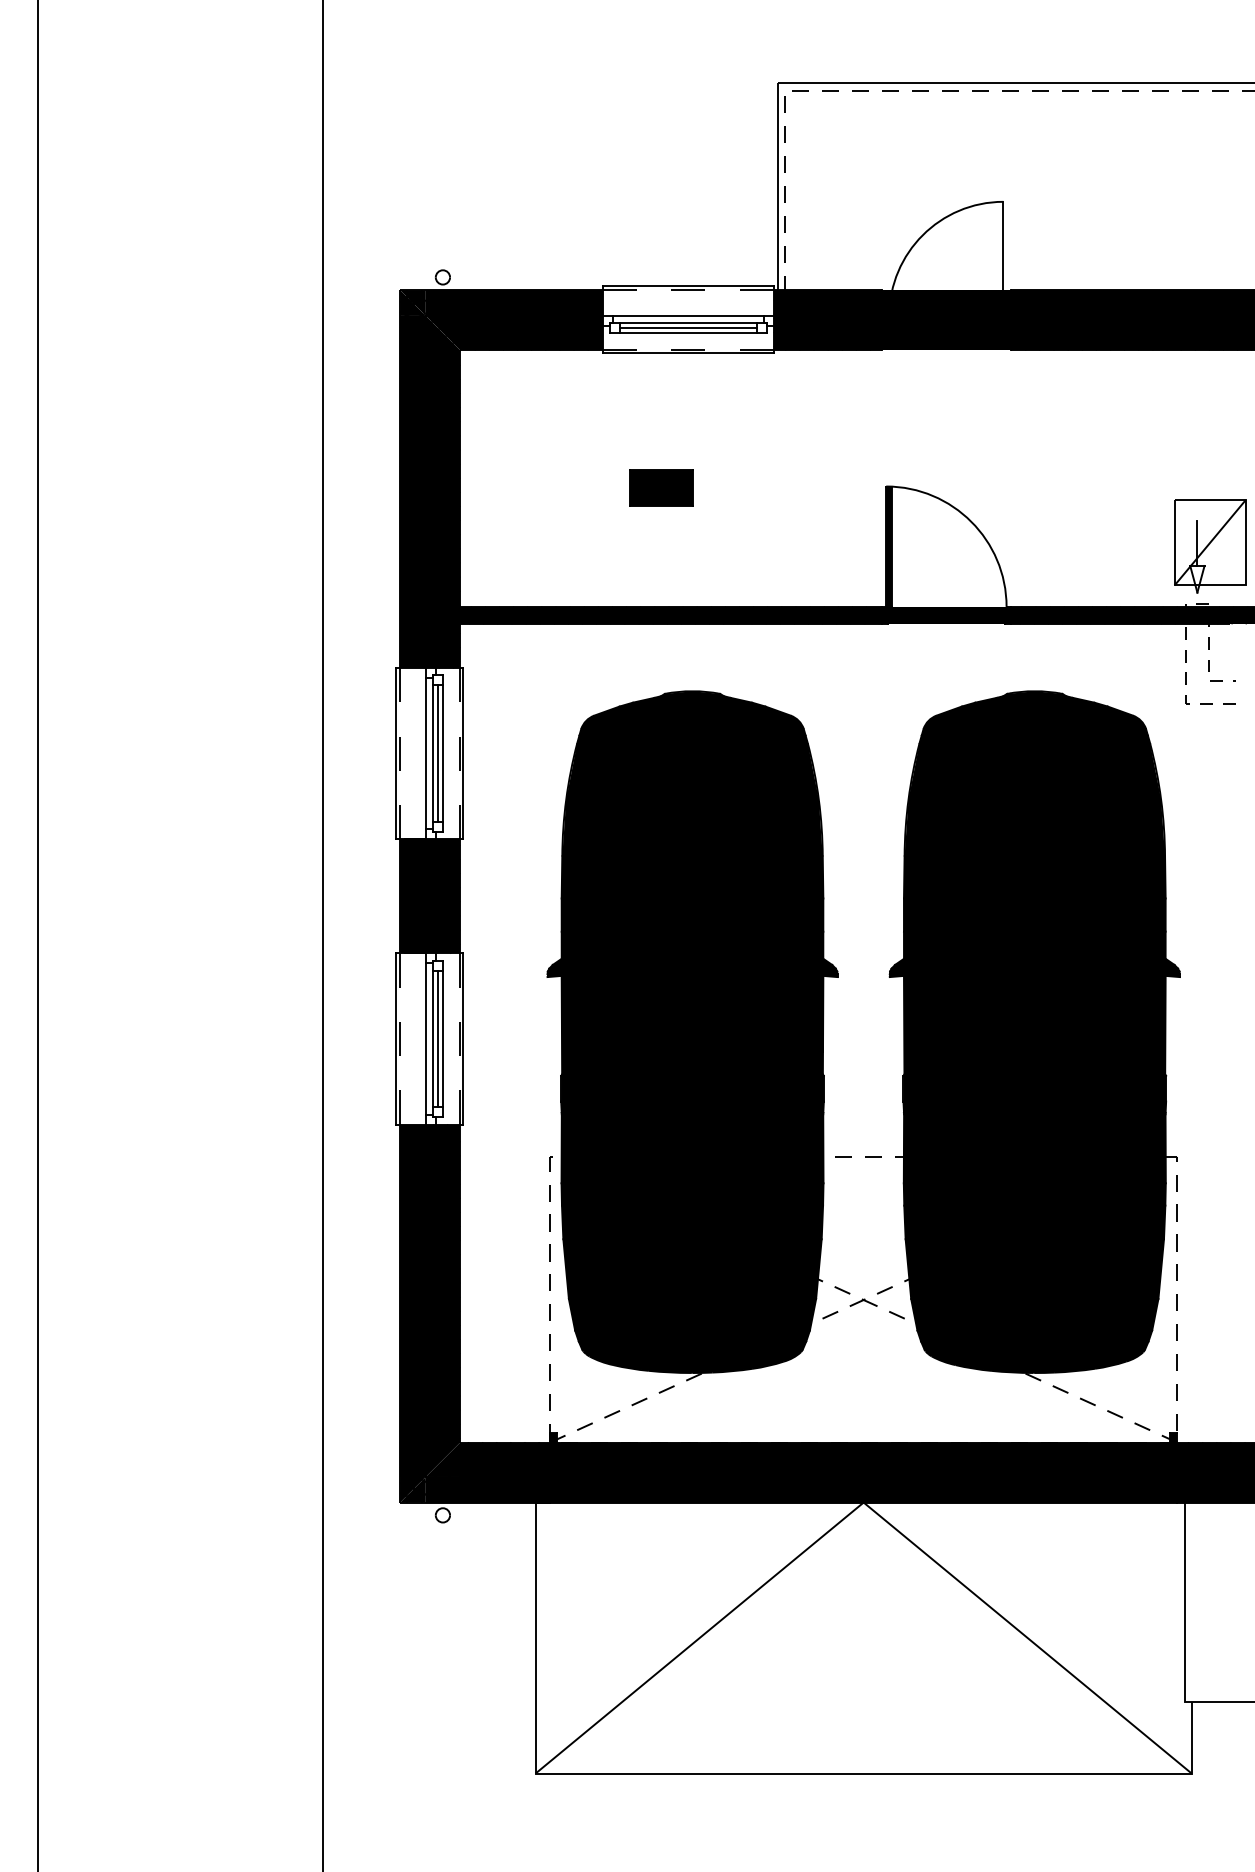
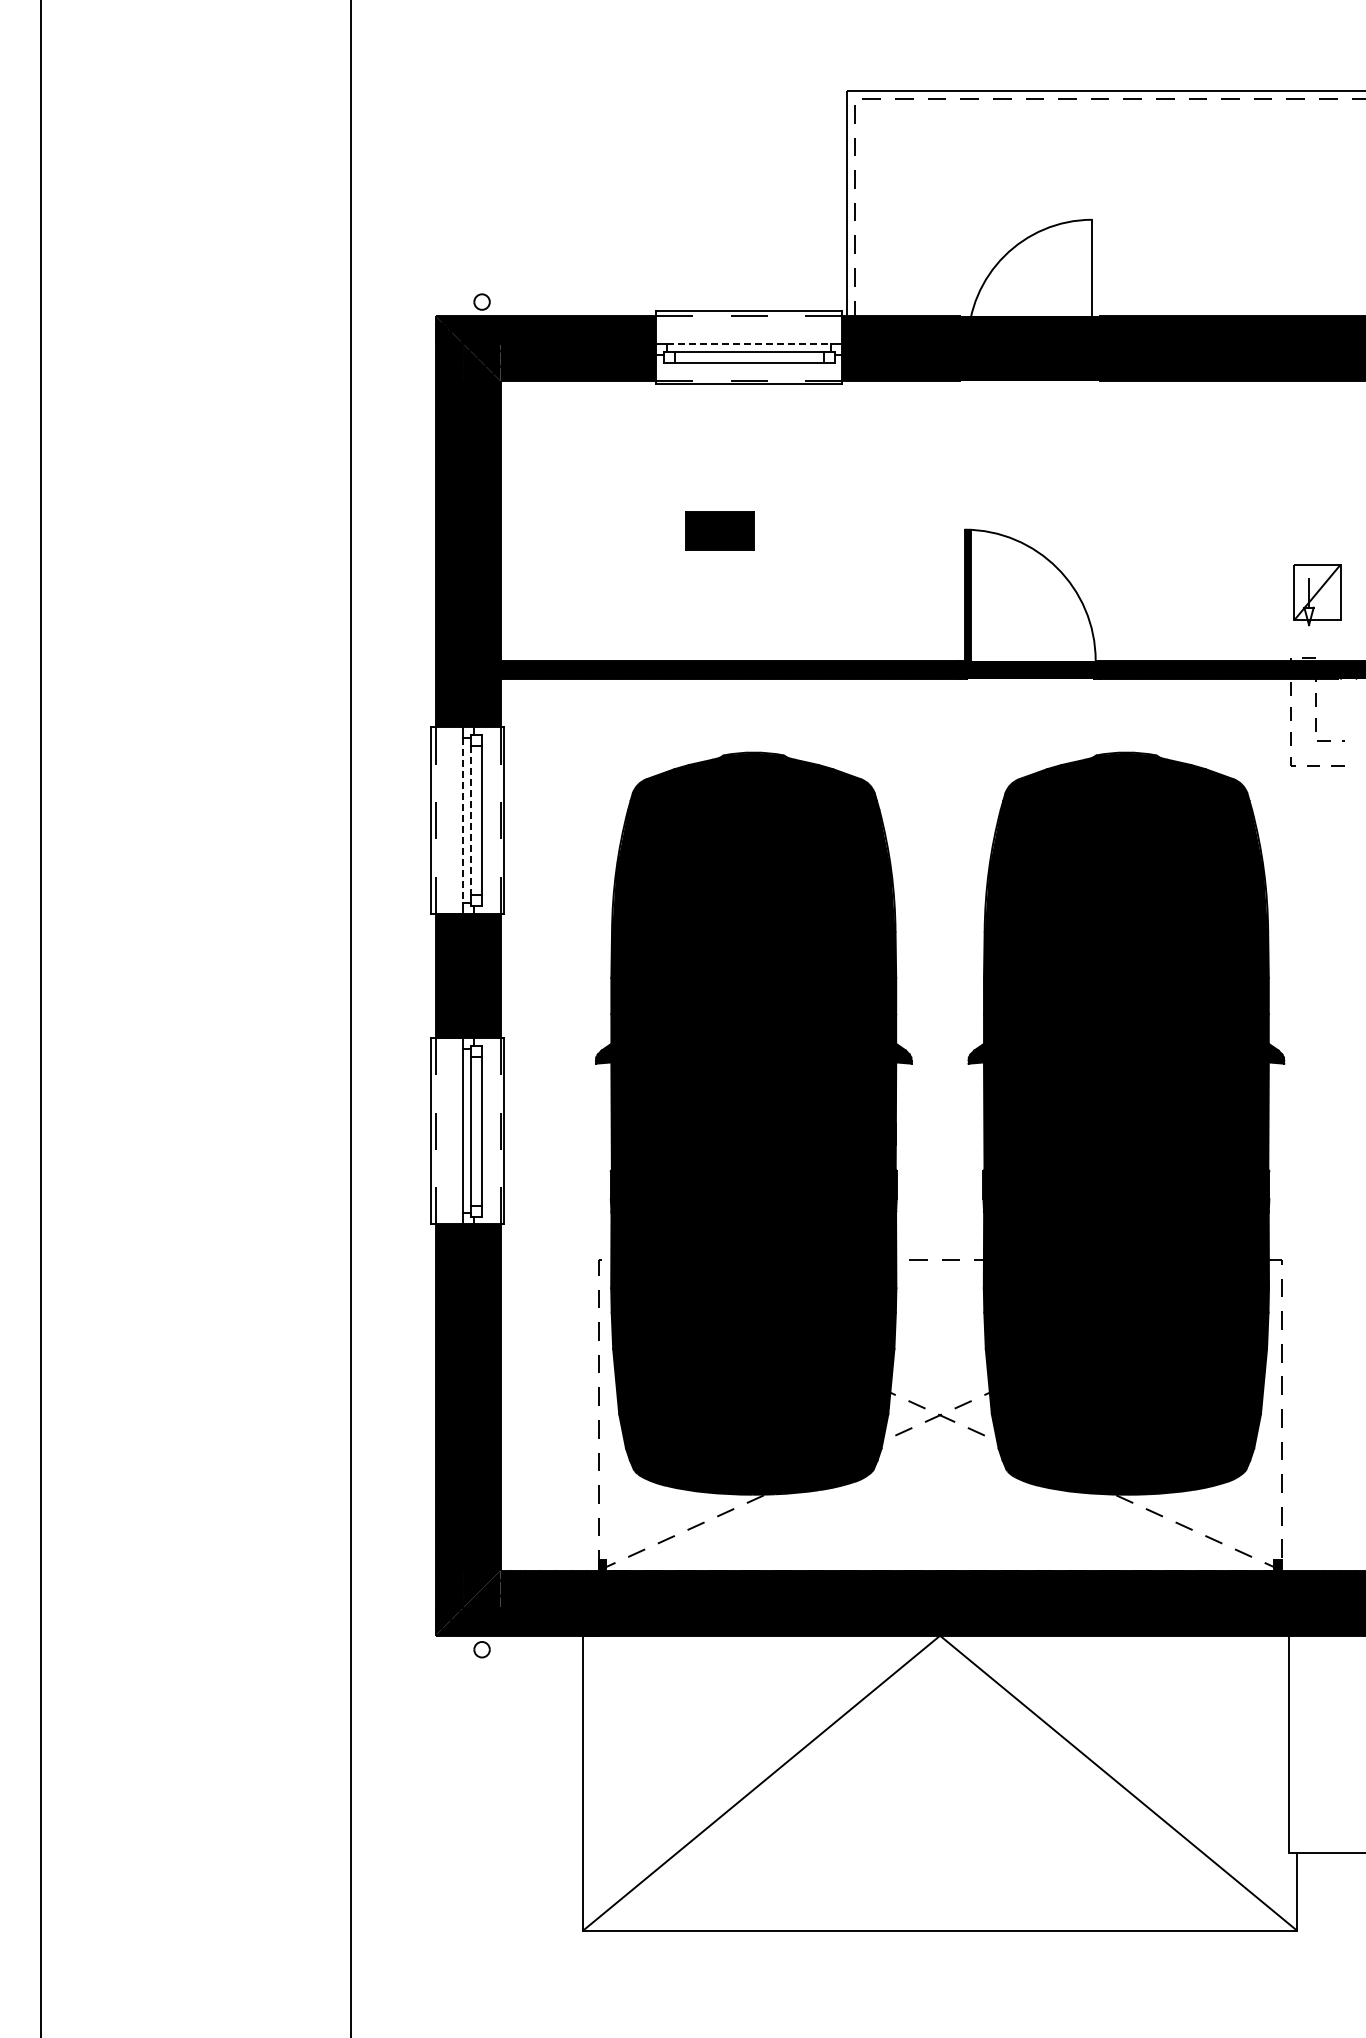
line: (688, 316) -> (749, 344), solid -> dashed
line: (687, 328) -> (748, 357), removed
part: (1210, 546) -> (1317, 594), size x0.6
line: (433, 753) -> (471, 820), solid -> dashed
line: (437, 753) -> (476, 820), removed
line: (425, 754) -> (463, 821), solid -> dashed
line: (437, 1038) -> (476, 1130), removed

